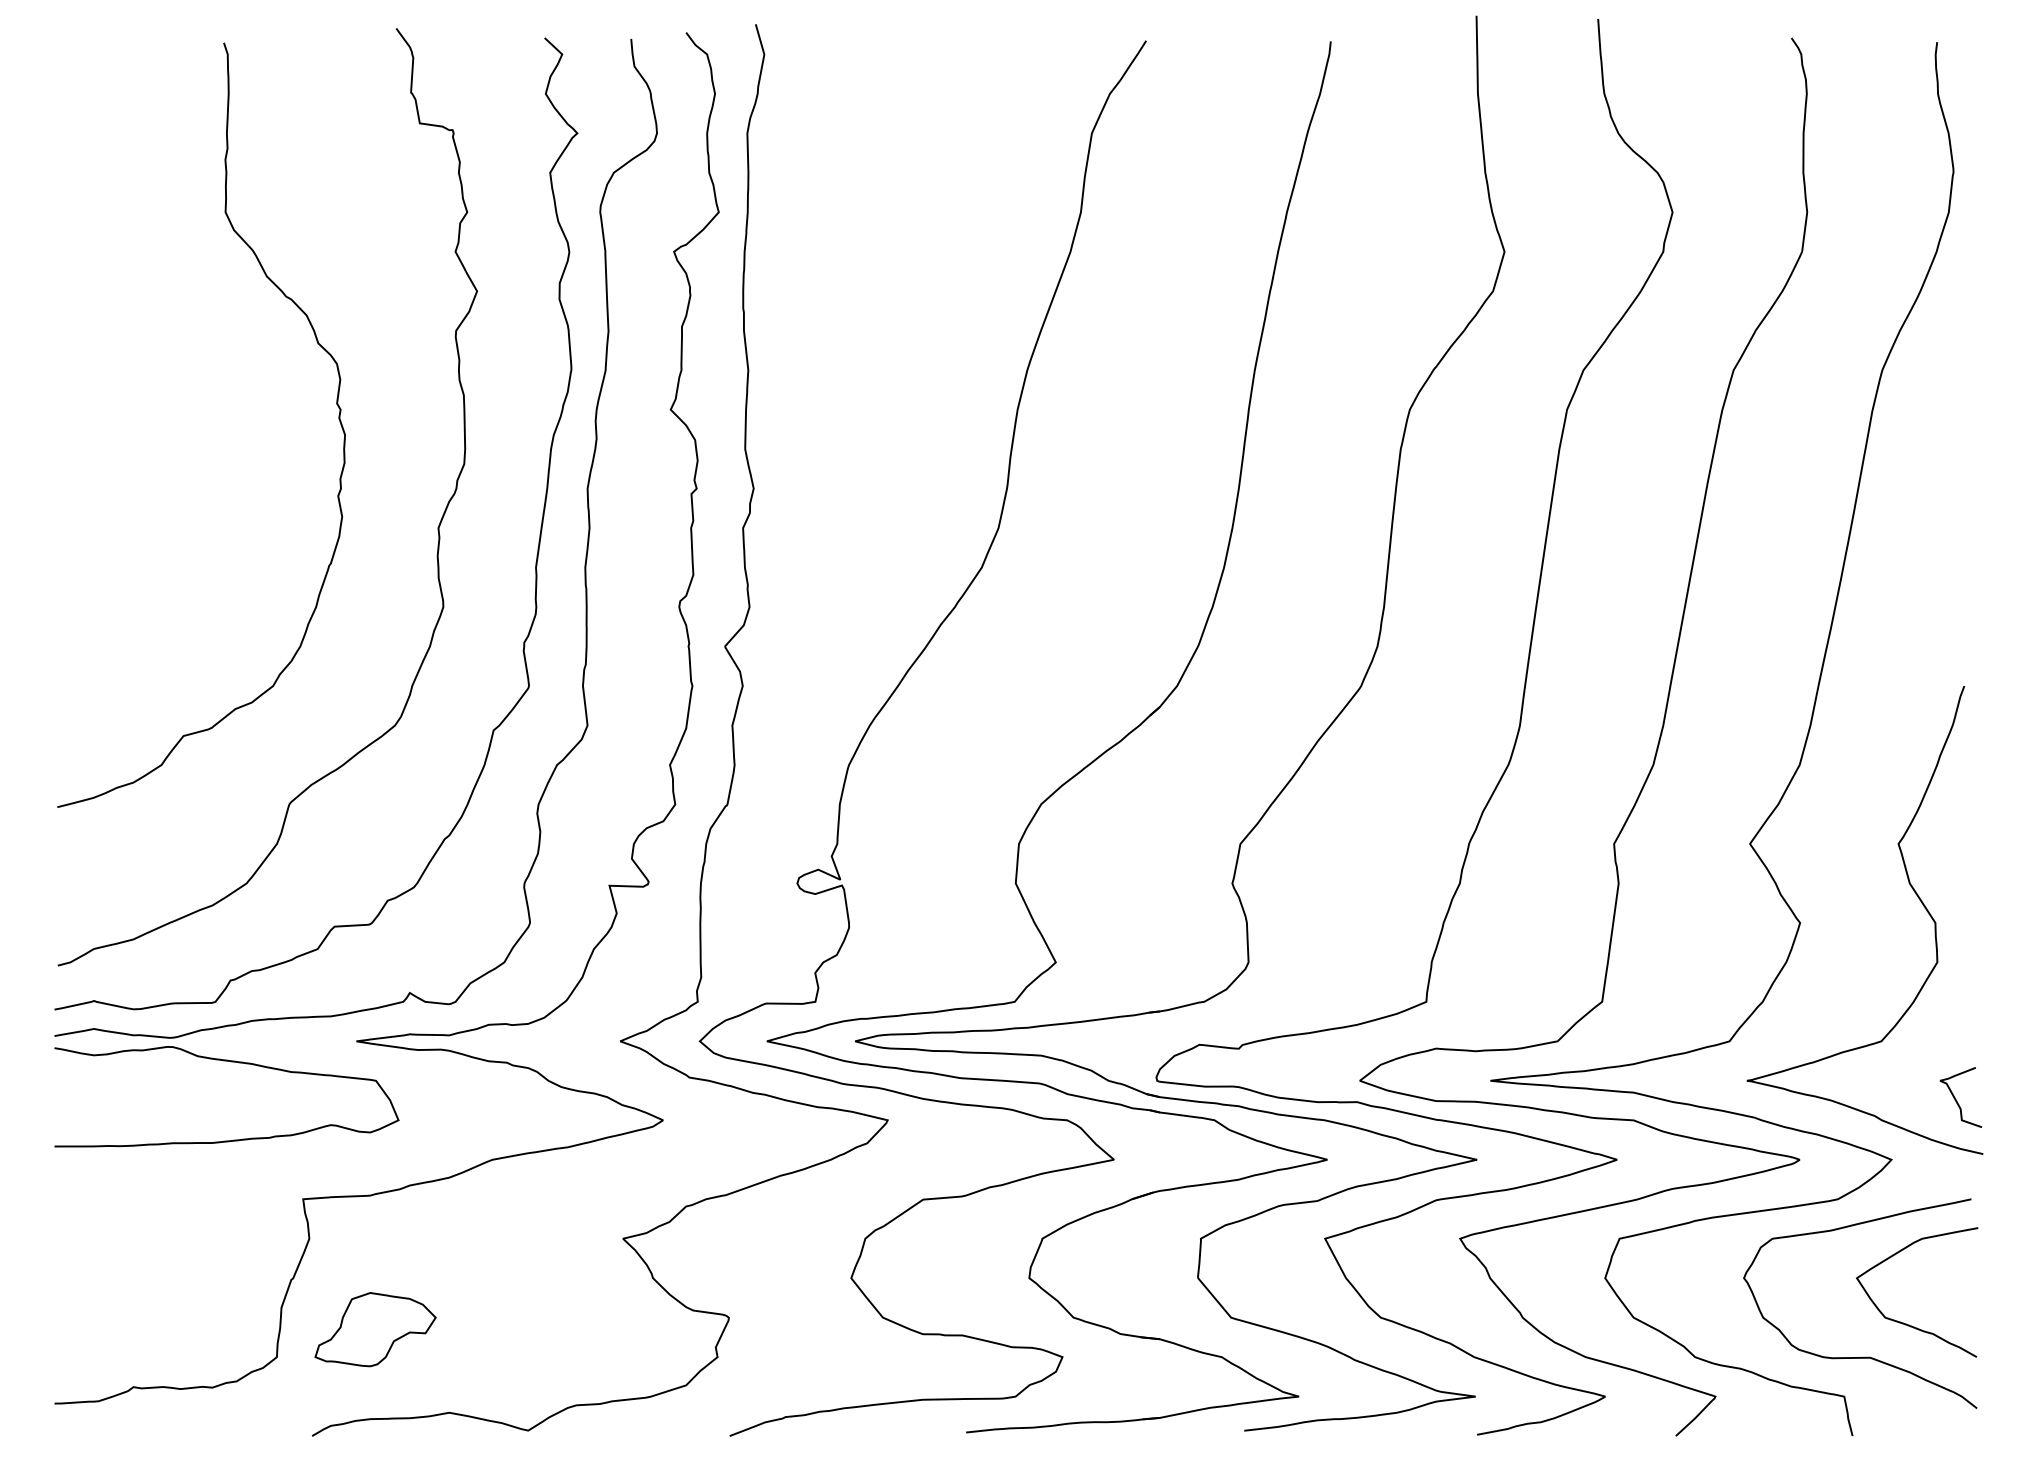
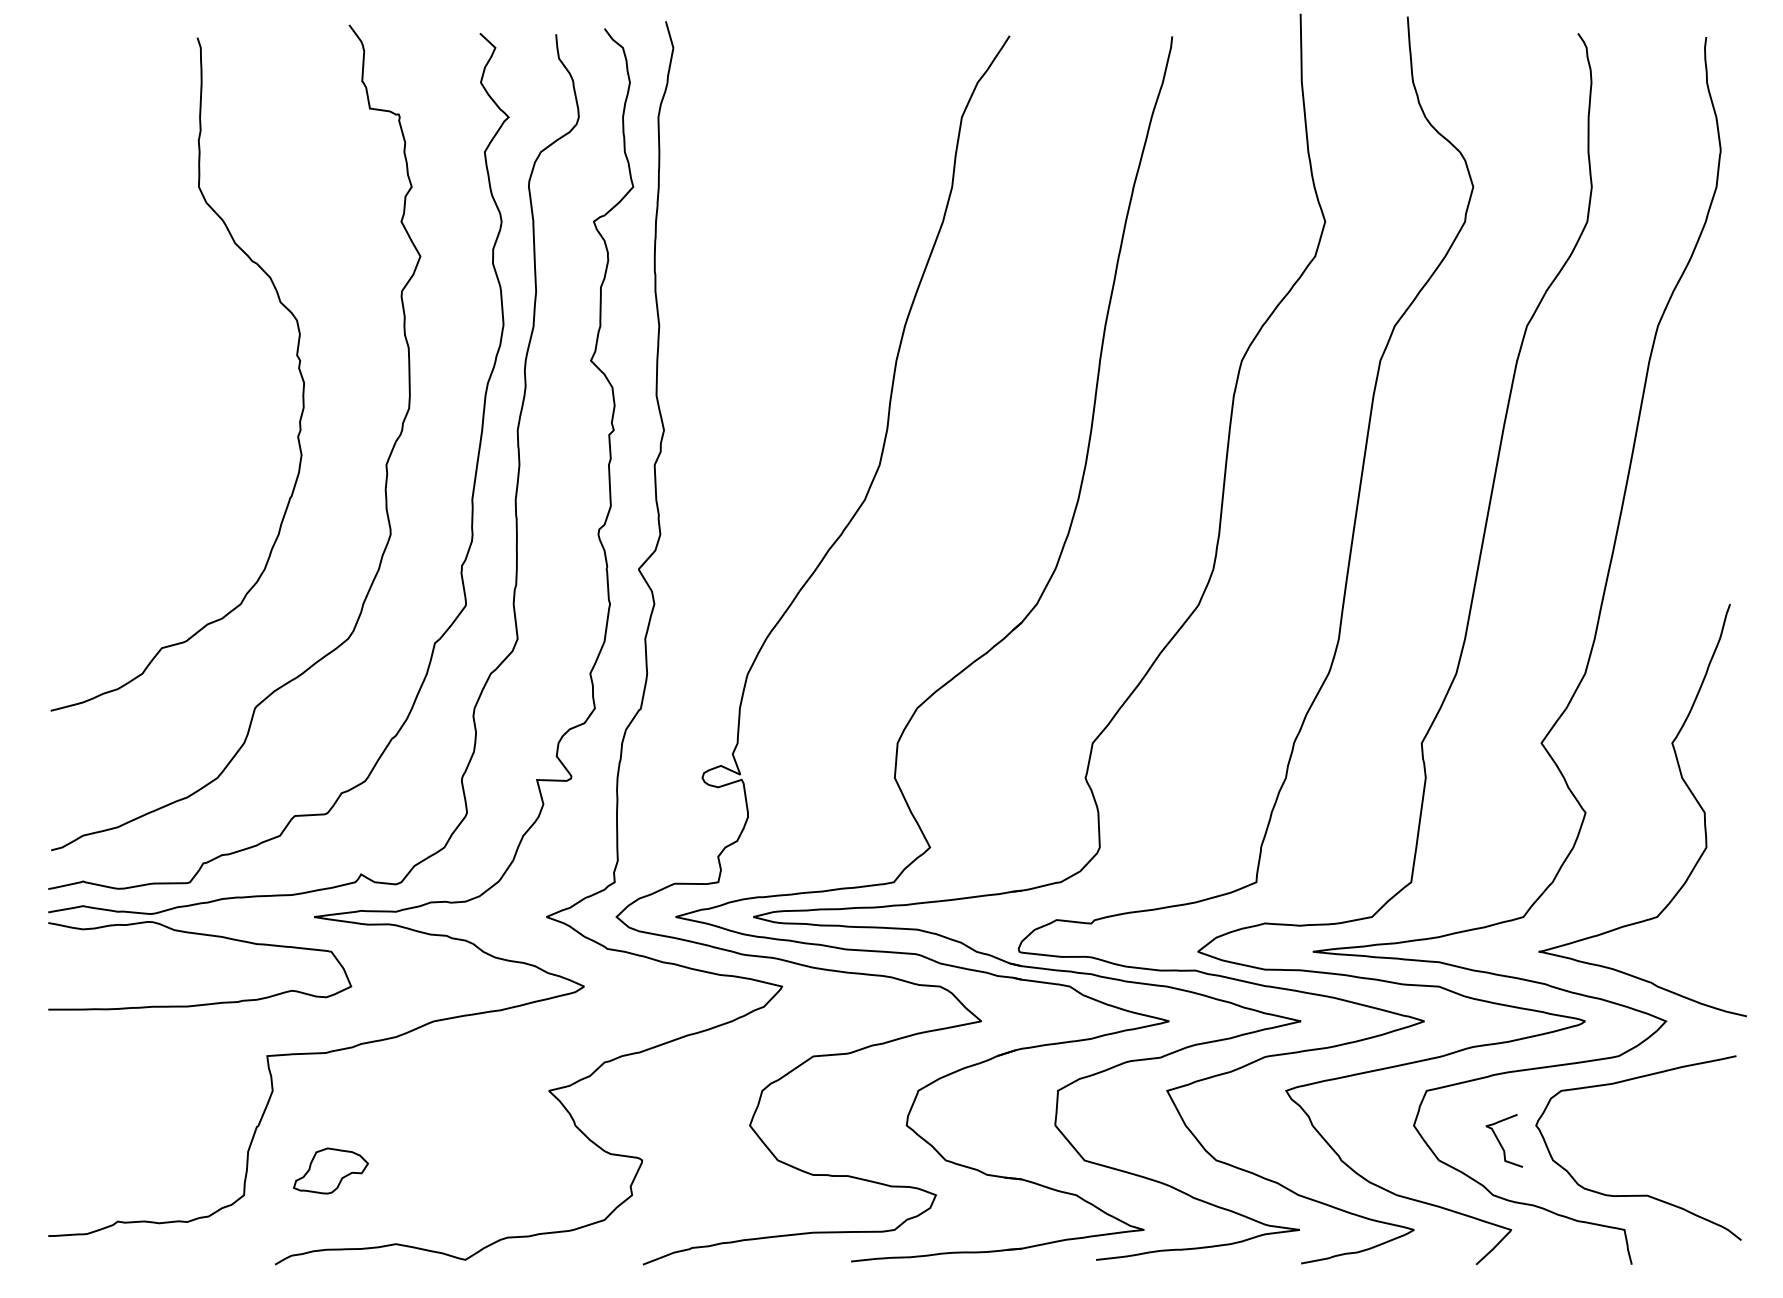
curve: (1956, 1099) -> (1500, 1142), moved
curve: (1906, 1323) -> (1679, 1165), removed
part: (375, 1329) -> (330, 1170), size x0.7

